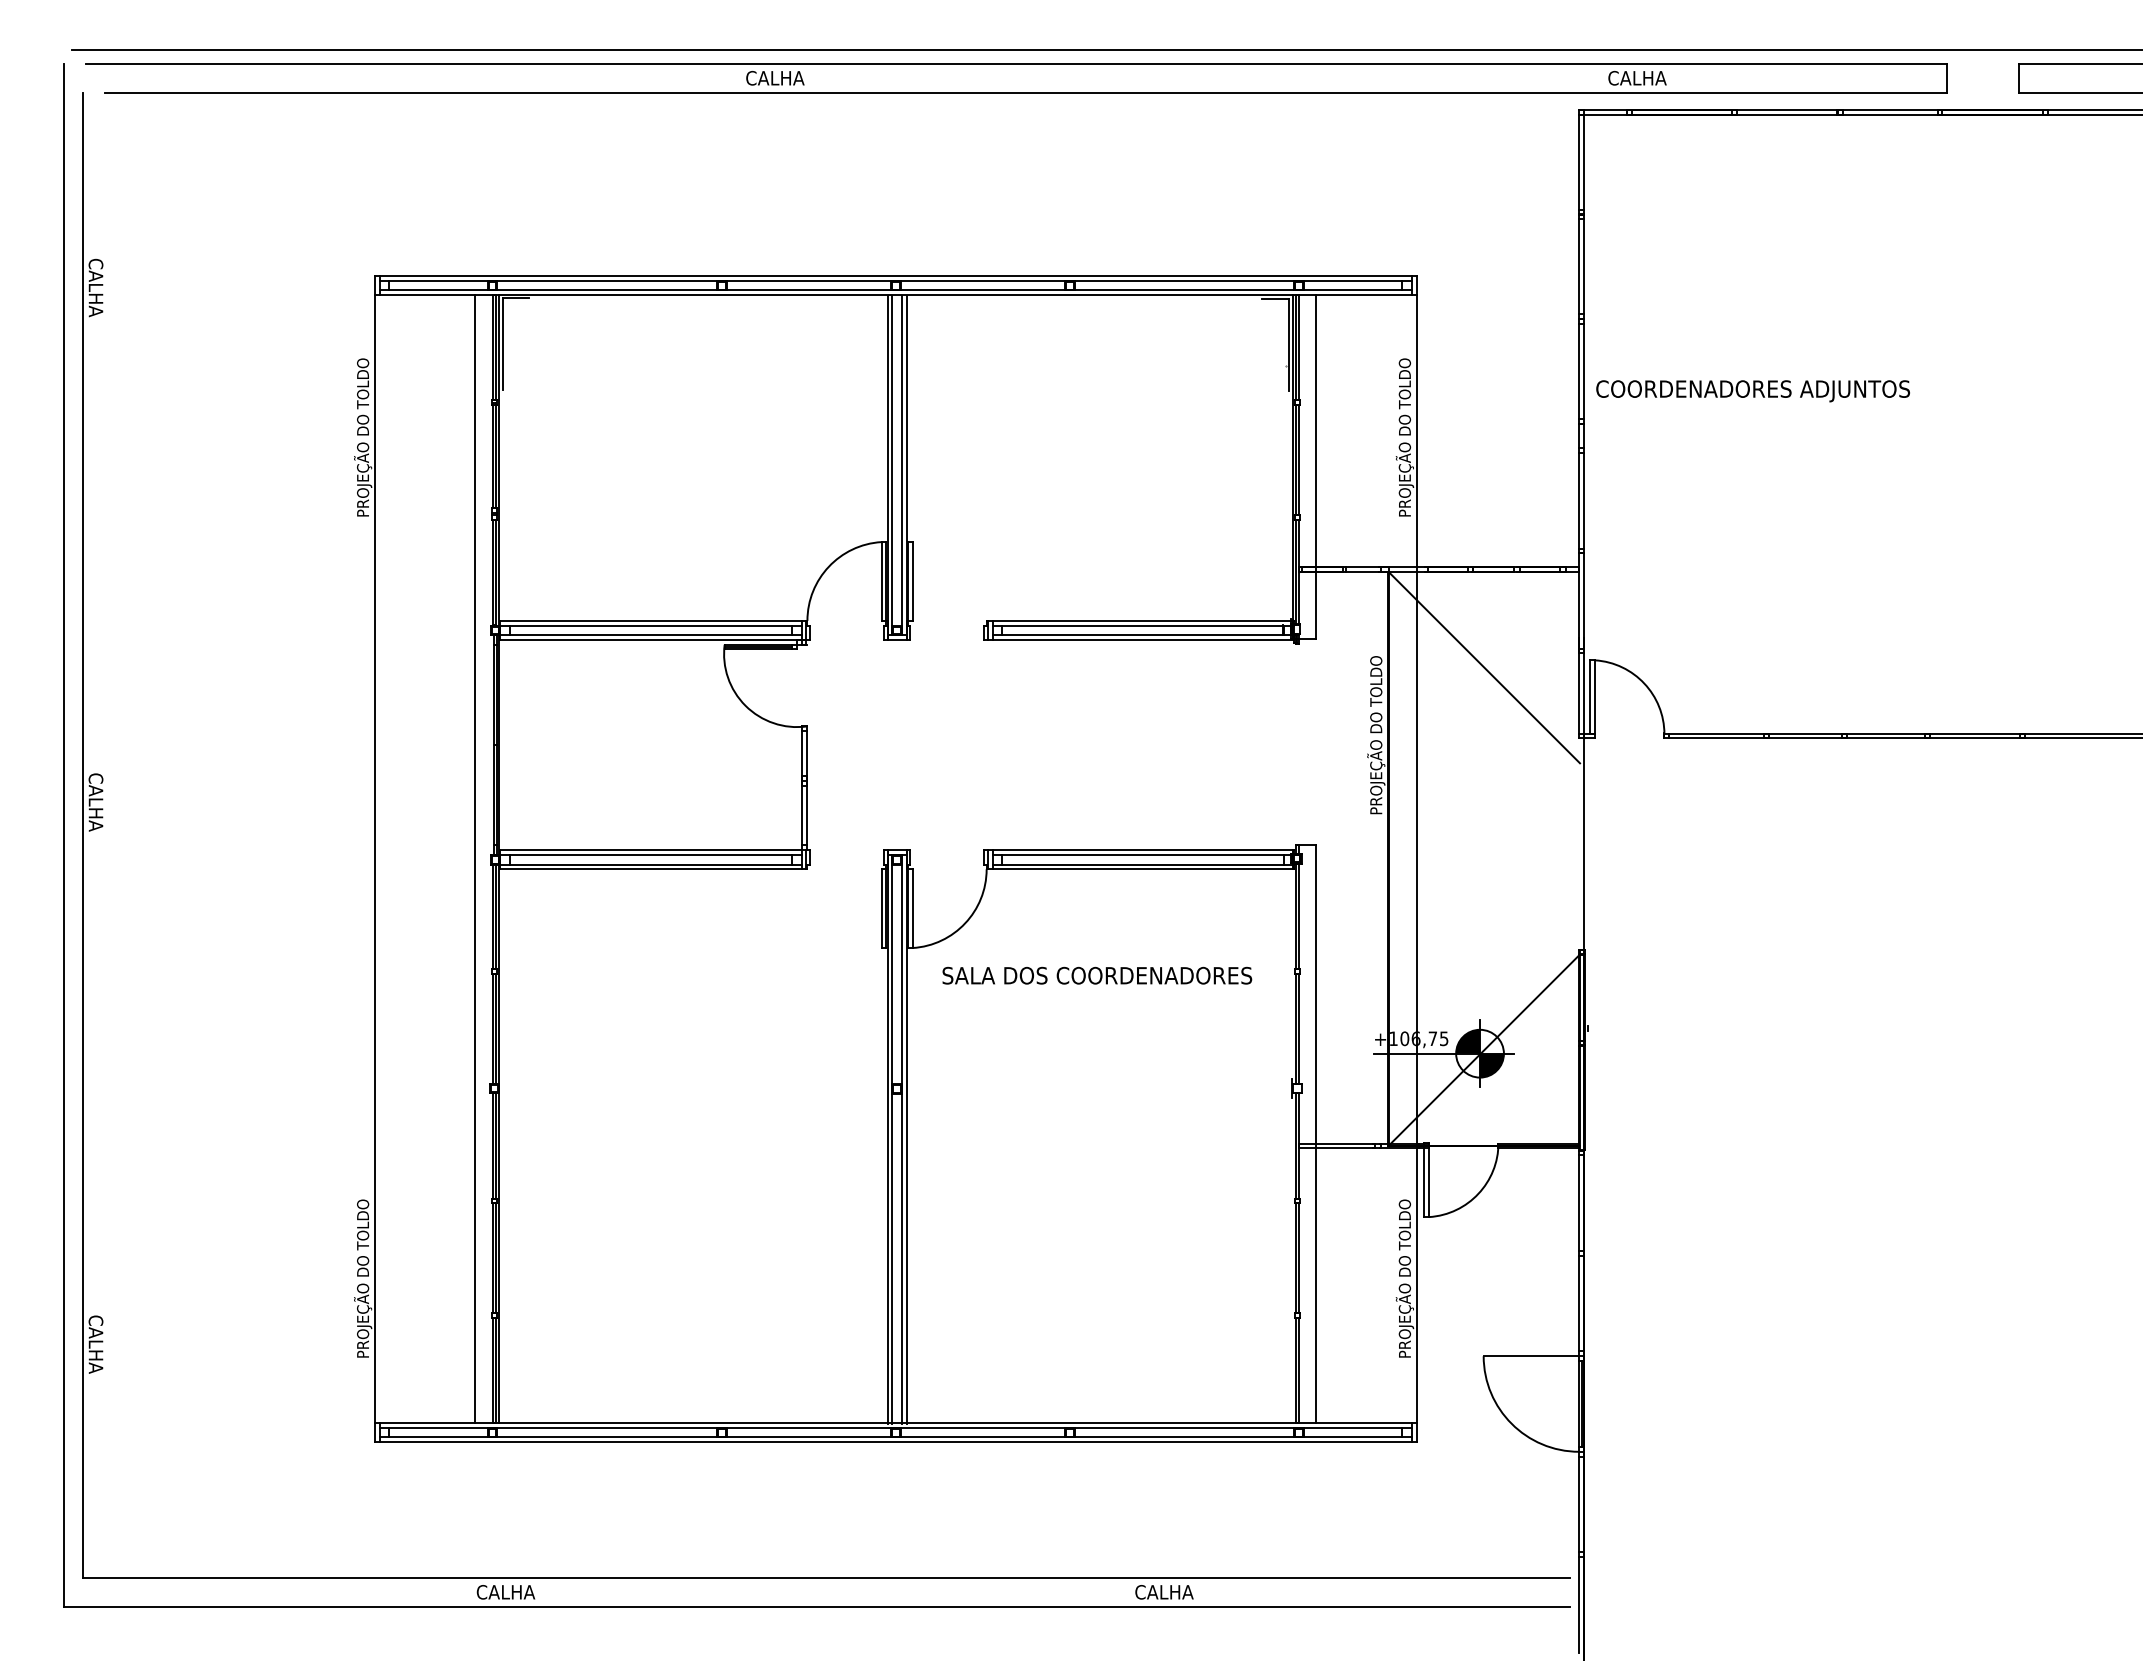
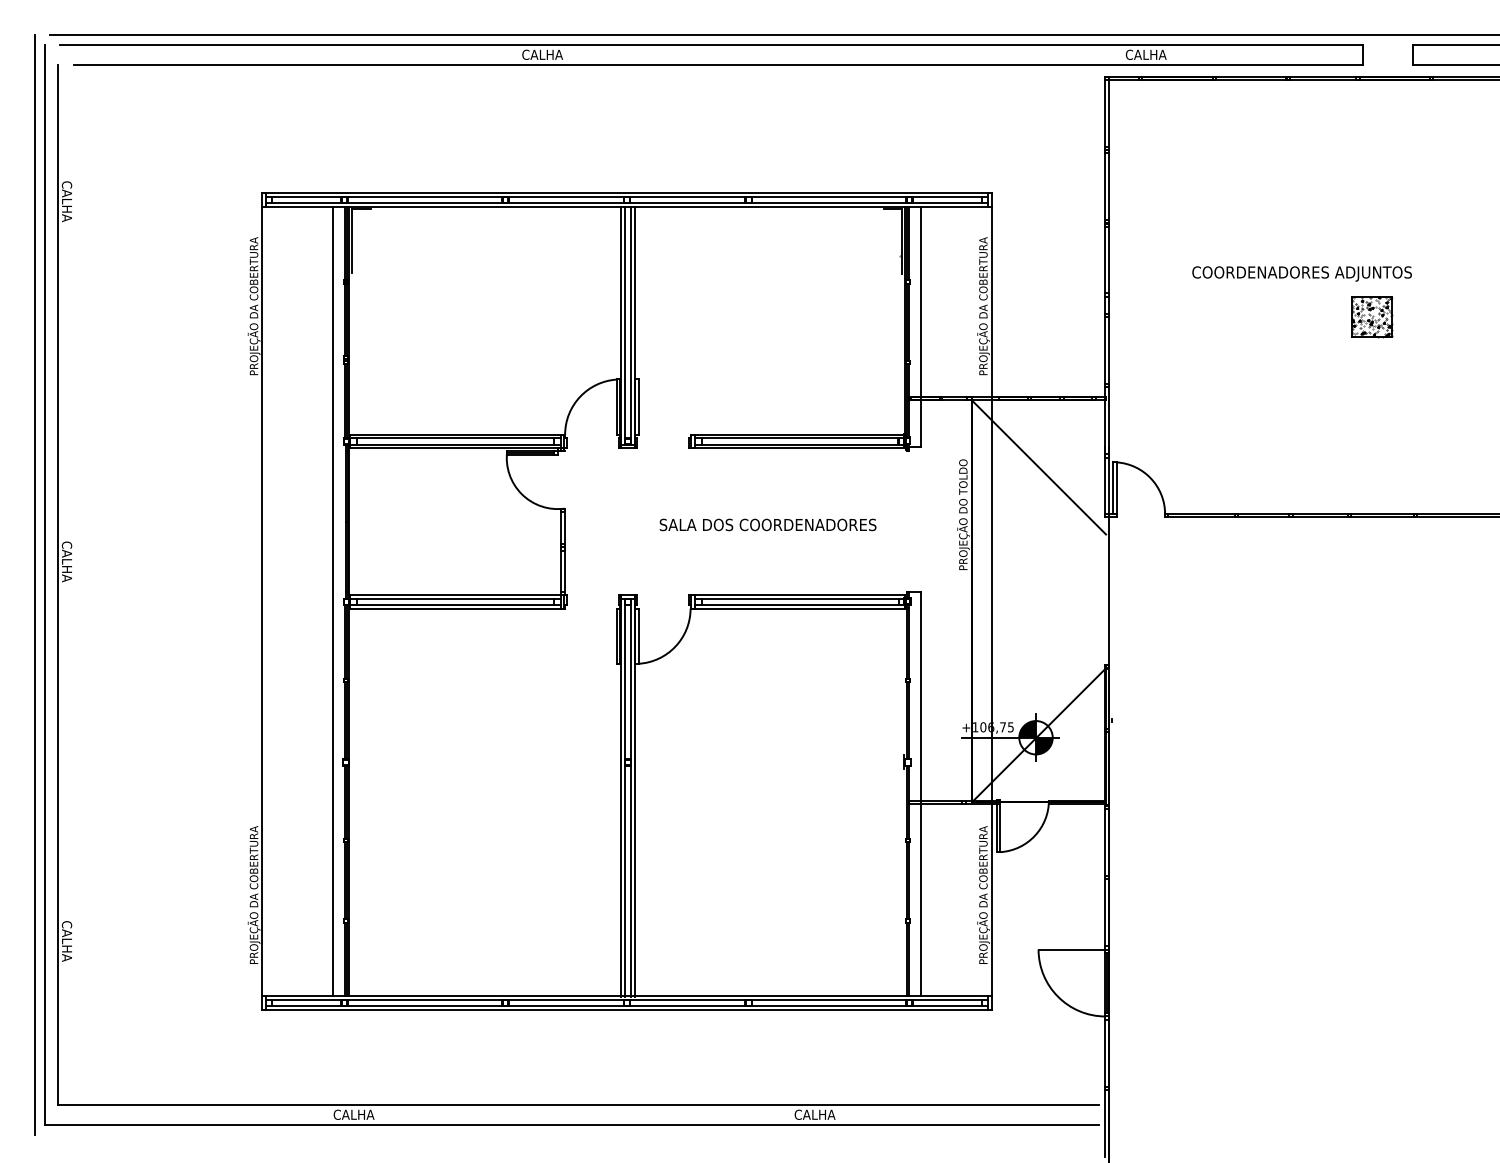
text: (1752, 391) -> (1301, 274), moved
text: (363, 436) -> (254, 305), PROJEÇÃO DO TOLDO -> PROJEÇÃO DA COBERTURA
text: (1404, 436) -> (983, 305), PROJEÇÃO DO TOLDO -> PROJEÇÃO DA COBERTURA
part: (1959, 452) -> (1371, 316), added
line: (49, 834) -> (34, 584), added
text: (1097, 975) -> (768, 524), moved
text: (363, 1277) -> (254, 894), PROJEÇÃO DO TOLDO -> PROJEÇÃO DA COBERTURA
text: (1404, 1277) -> (983, 894), PROJEÇÃO DO TOLDO -> PROJEÇÃO DA COBERTURA

